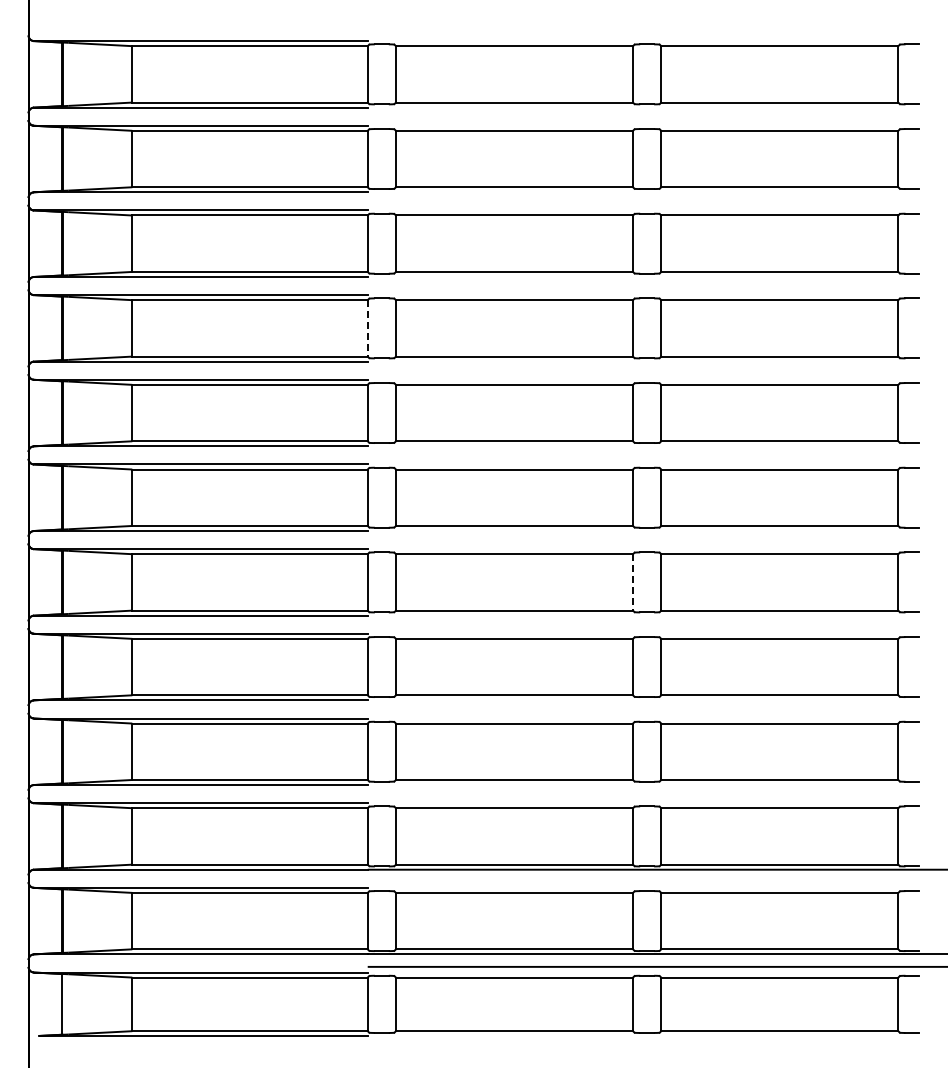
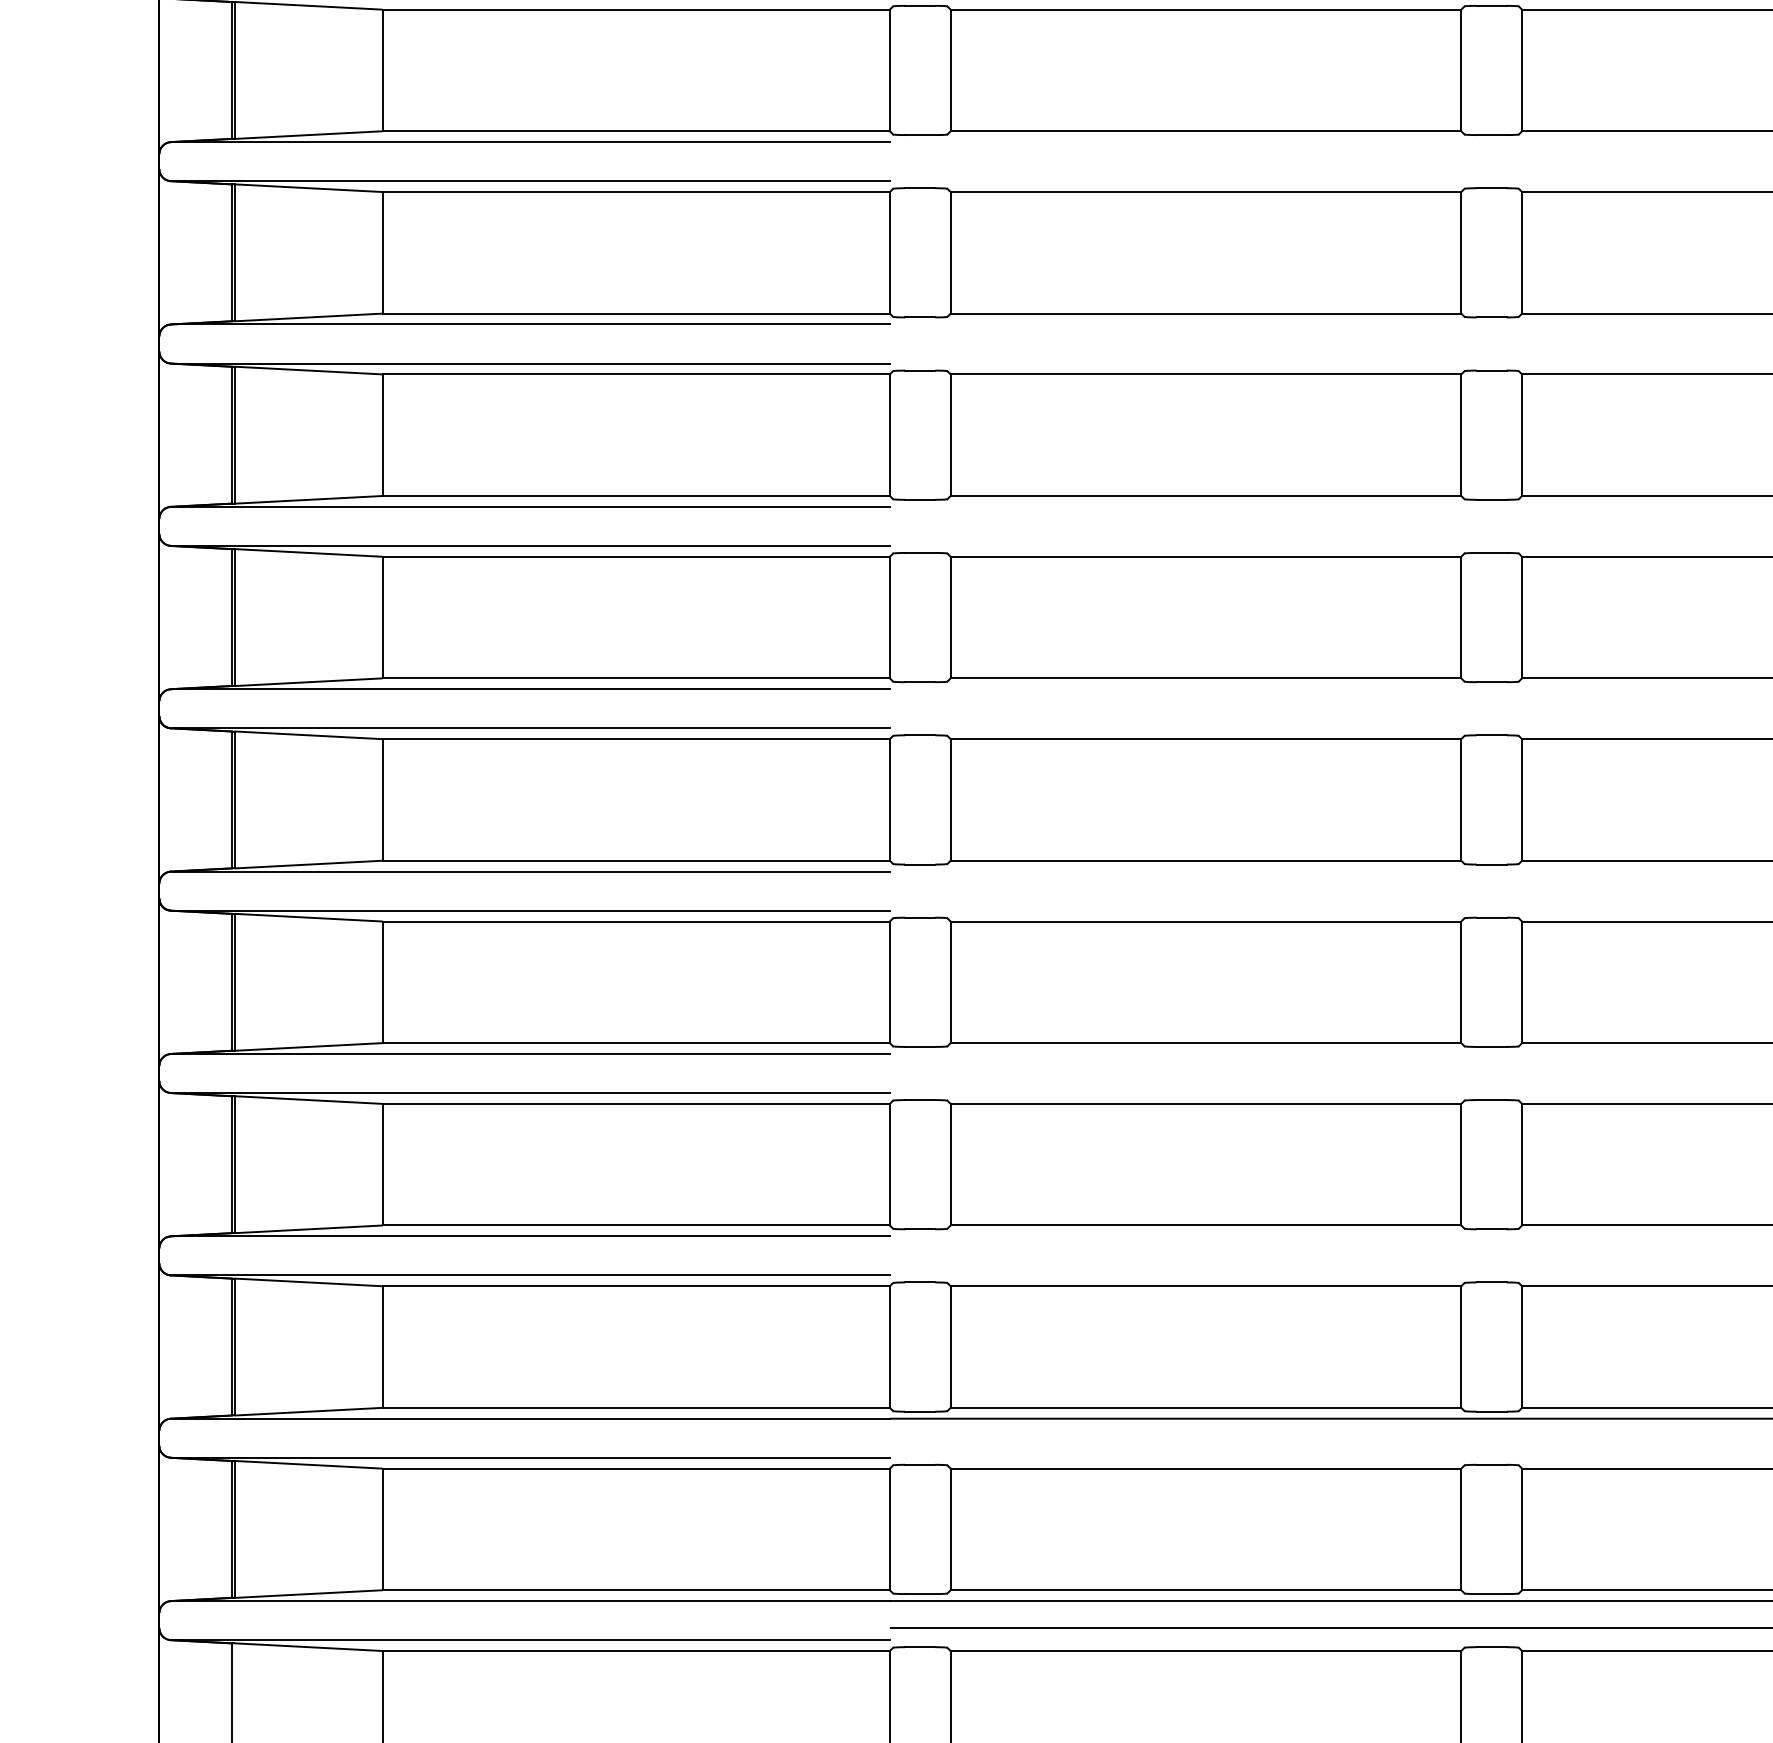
line: (367, 328) -> (889, 253), dashed -> solid
line: (633, 582) -> (1462, 800), dashed -> solid

